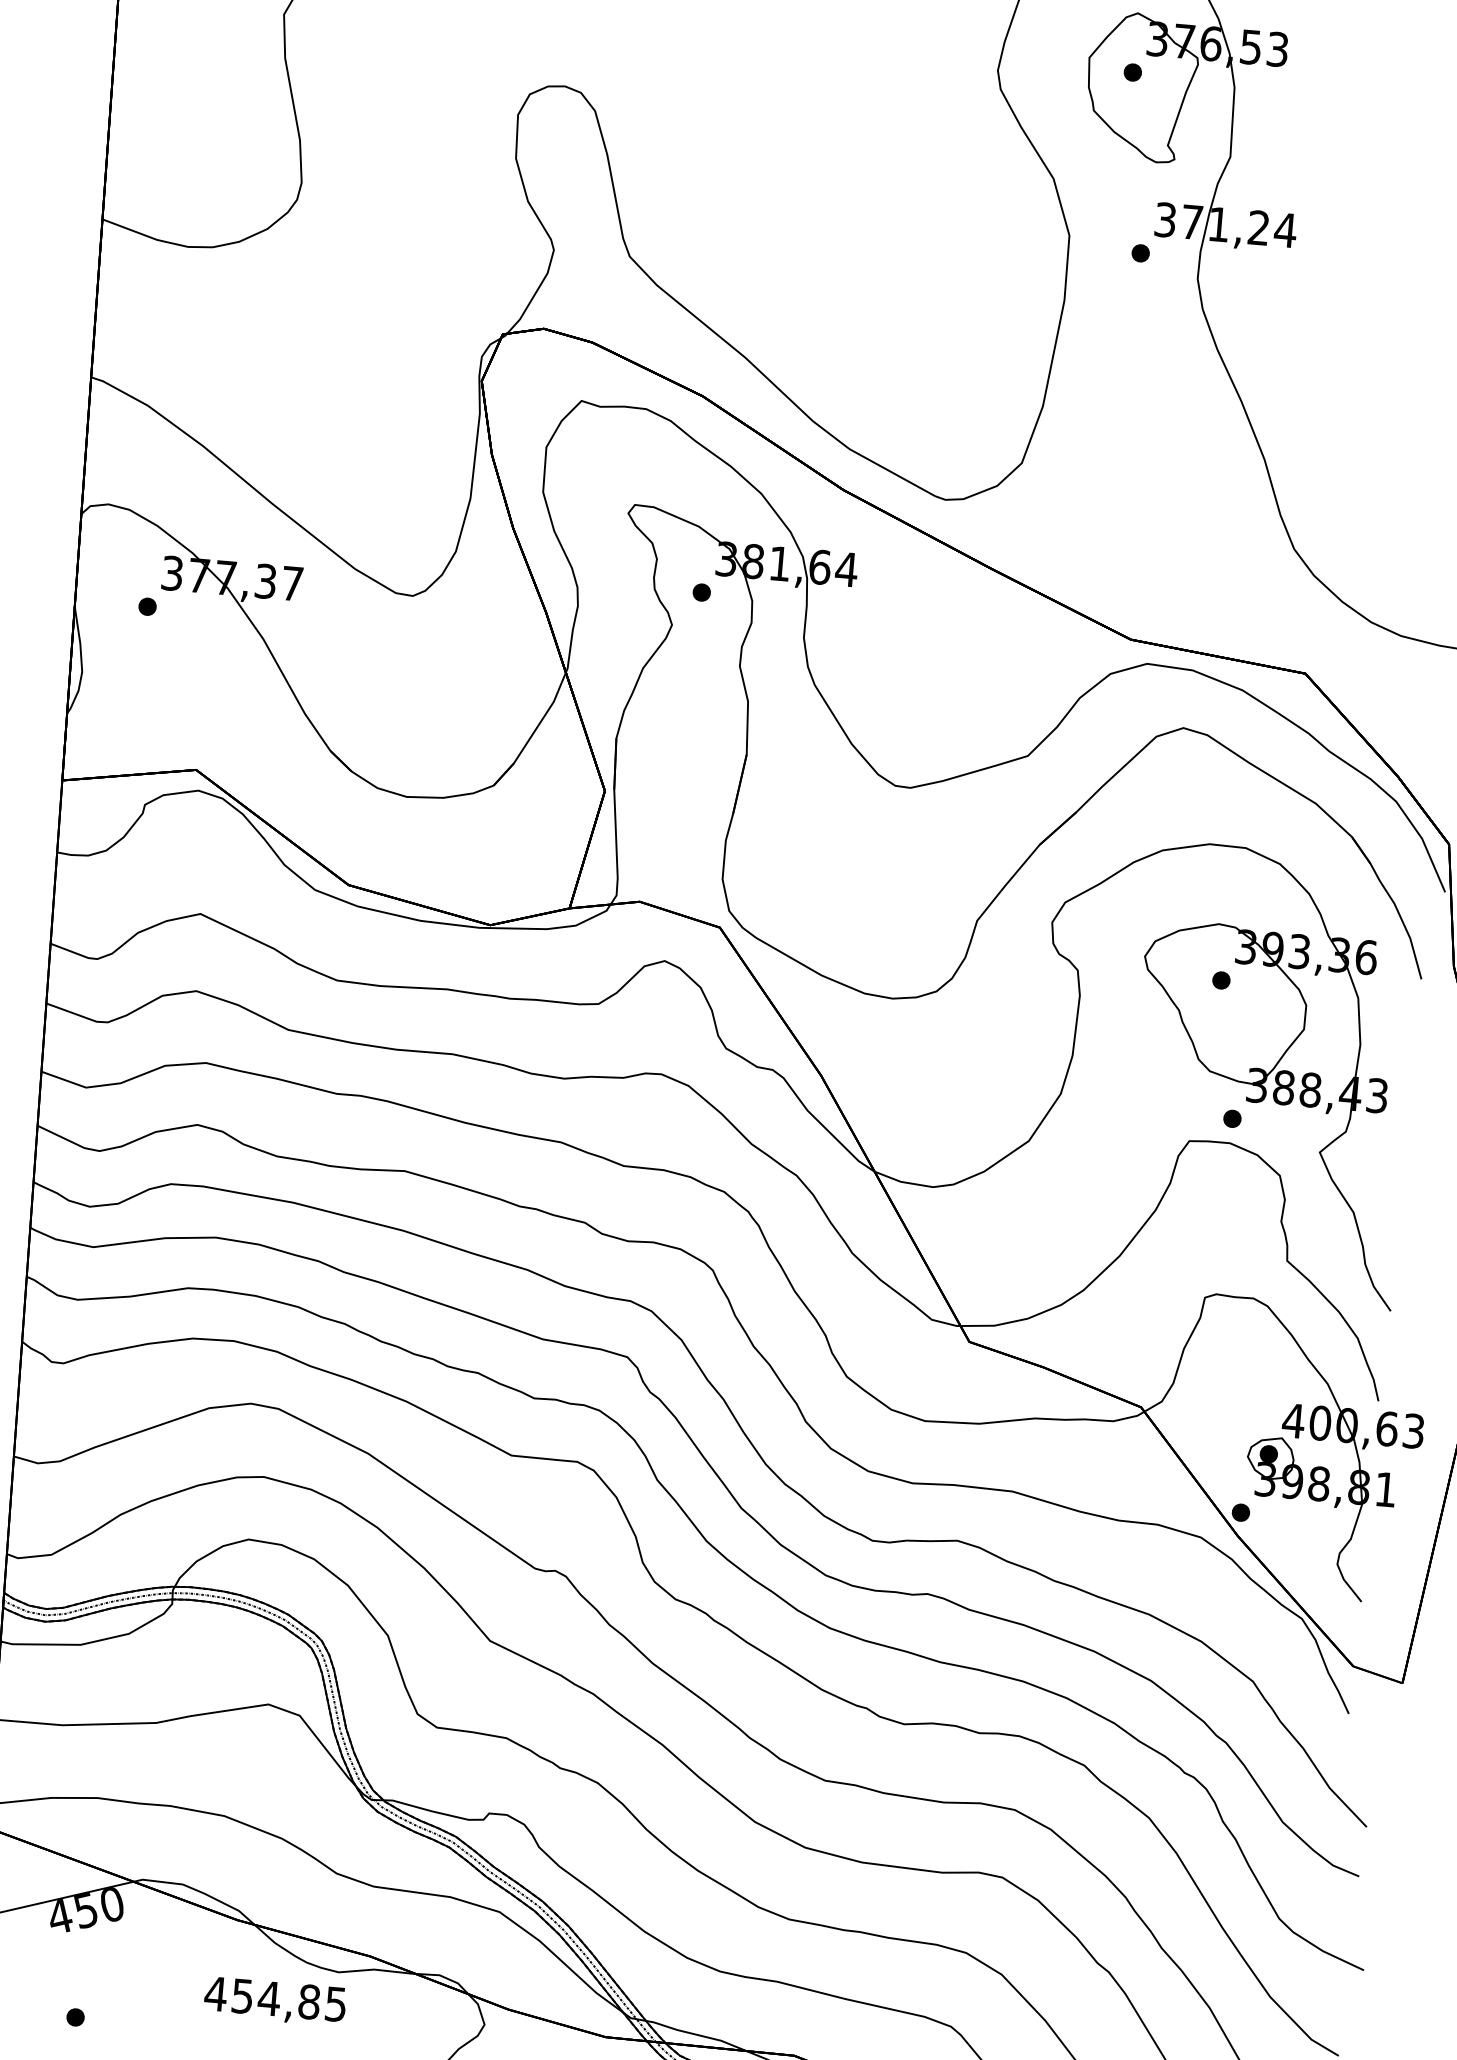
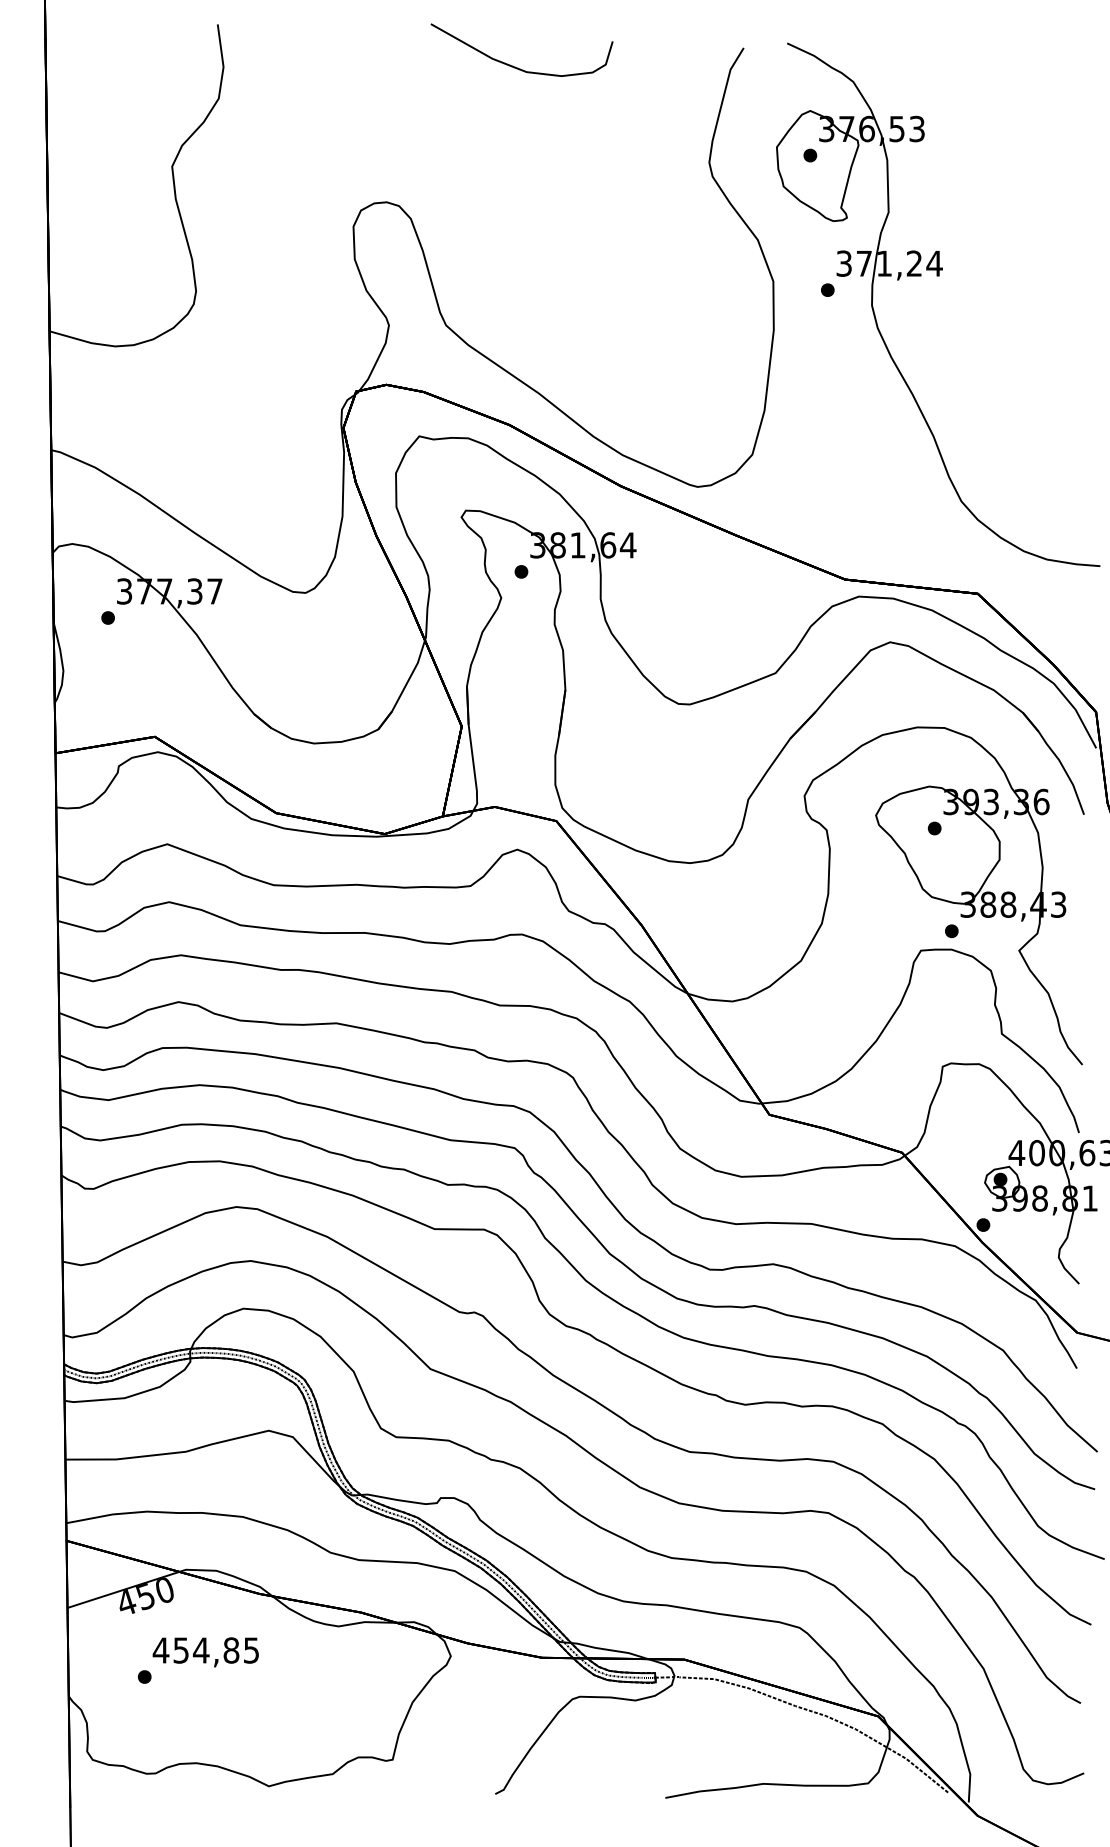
text: (274, 2001) -> (205, 1652), moved

